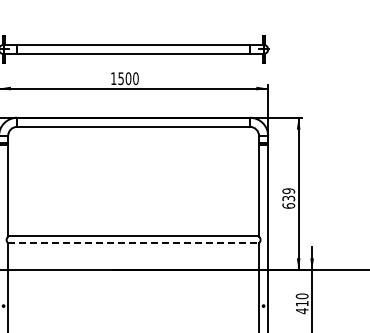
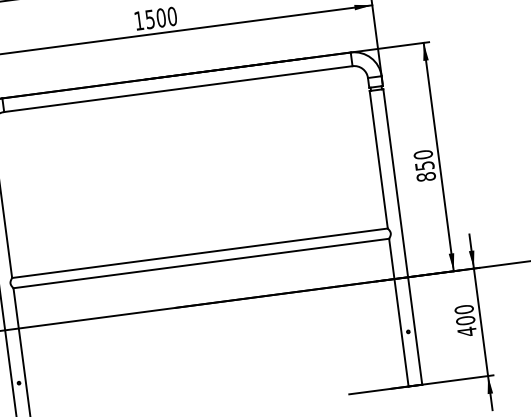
text: (288, 198) -> (424, 165), 639 -> 850
line: (134, 243) -> (202, 263), dashed -> solid
text: (301, 303) -> (464, 320), 410 -> 400

